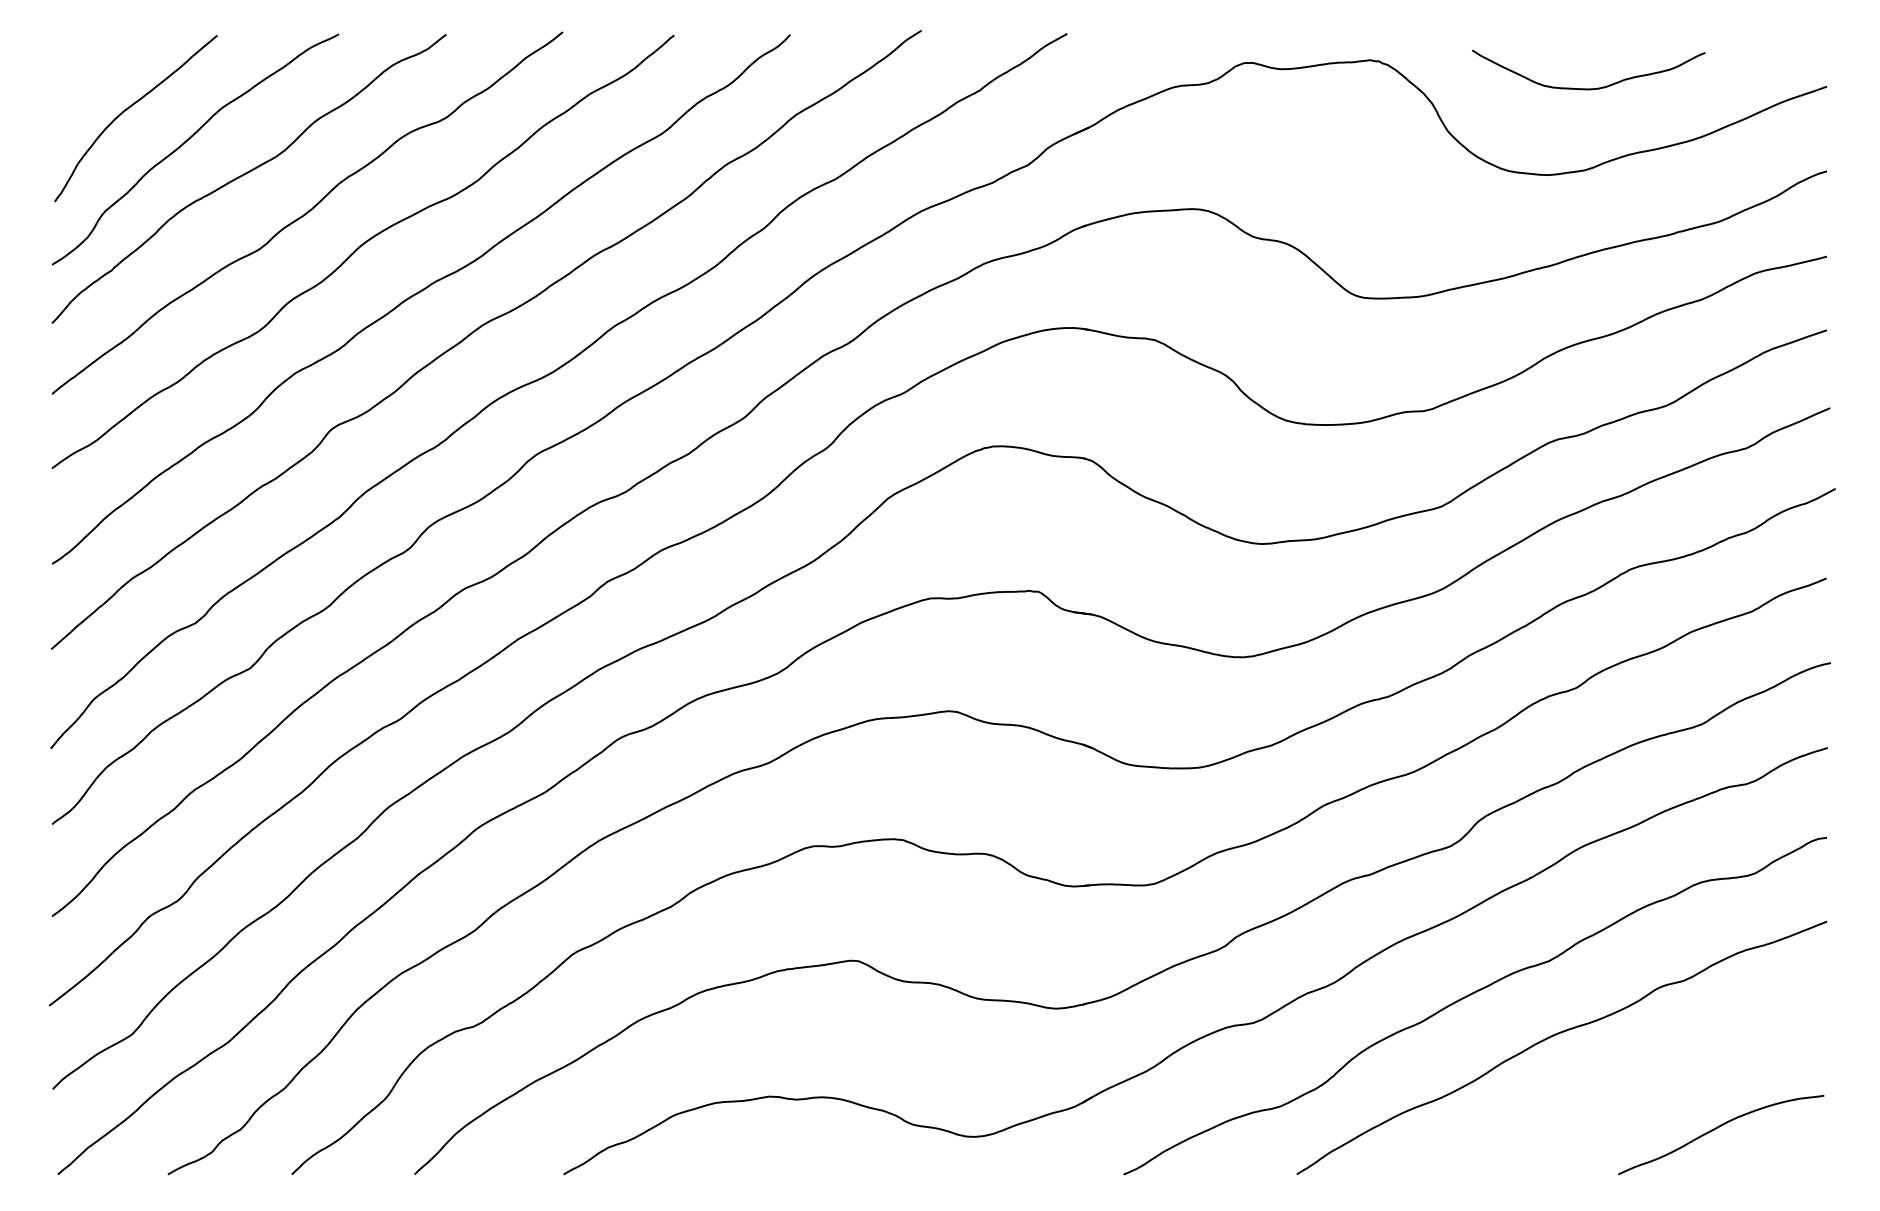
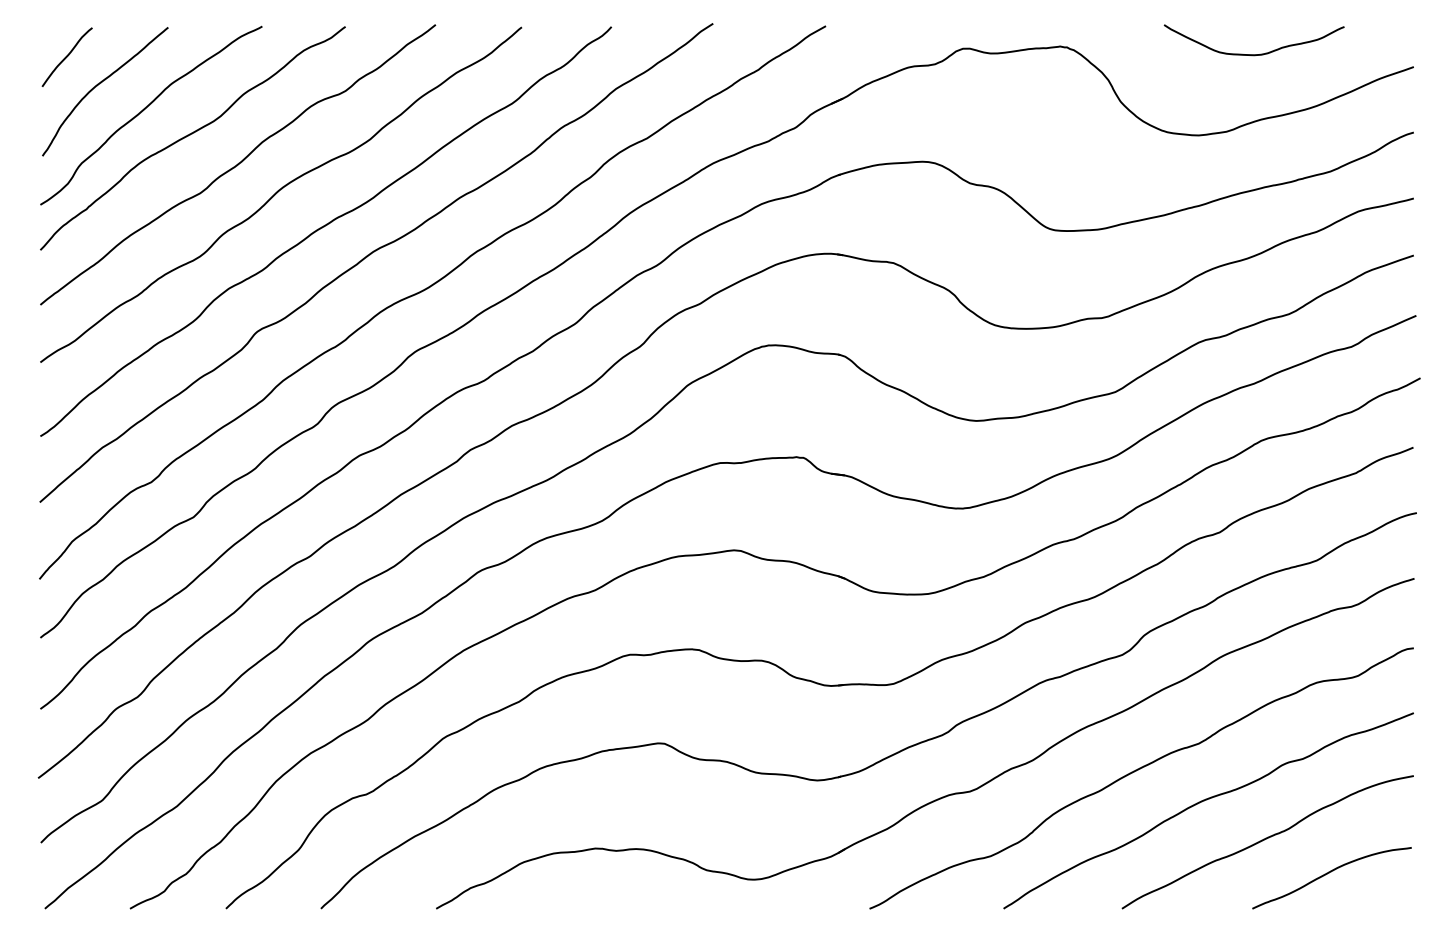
curve: (86, 73) -> (67, 56), added
curve: (1588, 88) -> (1254, 54), moved
curve: (1635, 1085) -> (1265, 839), added

